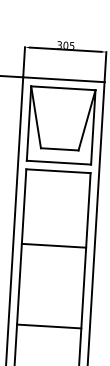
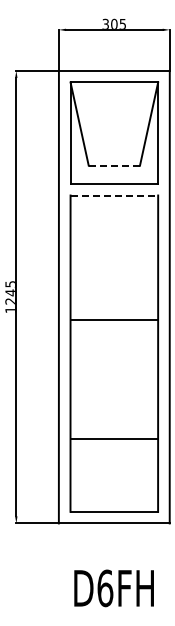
line: (59, 149) -> (114, 165), solid -> dashed
line: (58, 171) -> (114, 195), solid -> dashed
line: (54, 246) -> (114, 320), moved
line: (49, 326) -> (114, 439), moved

